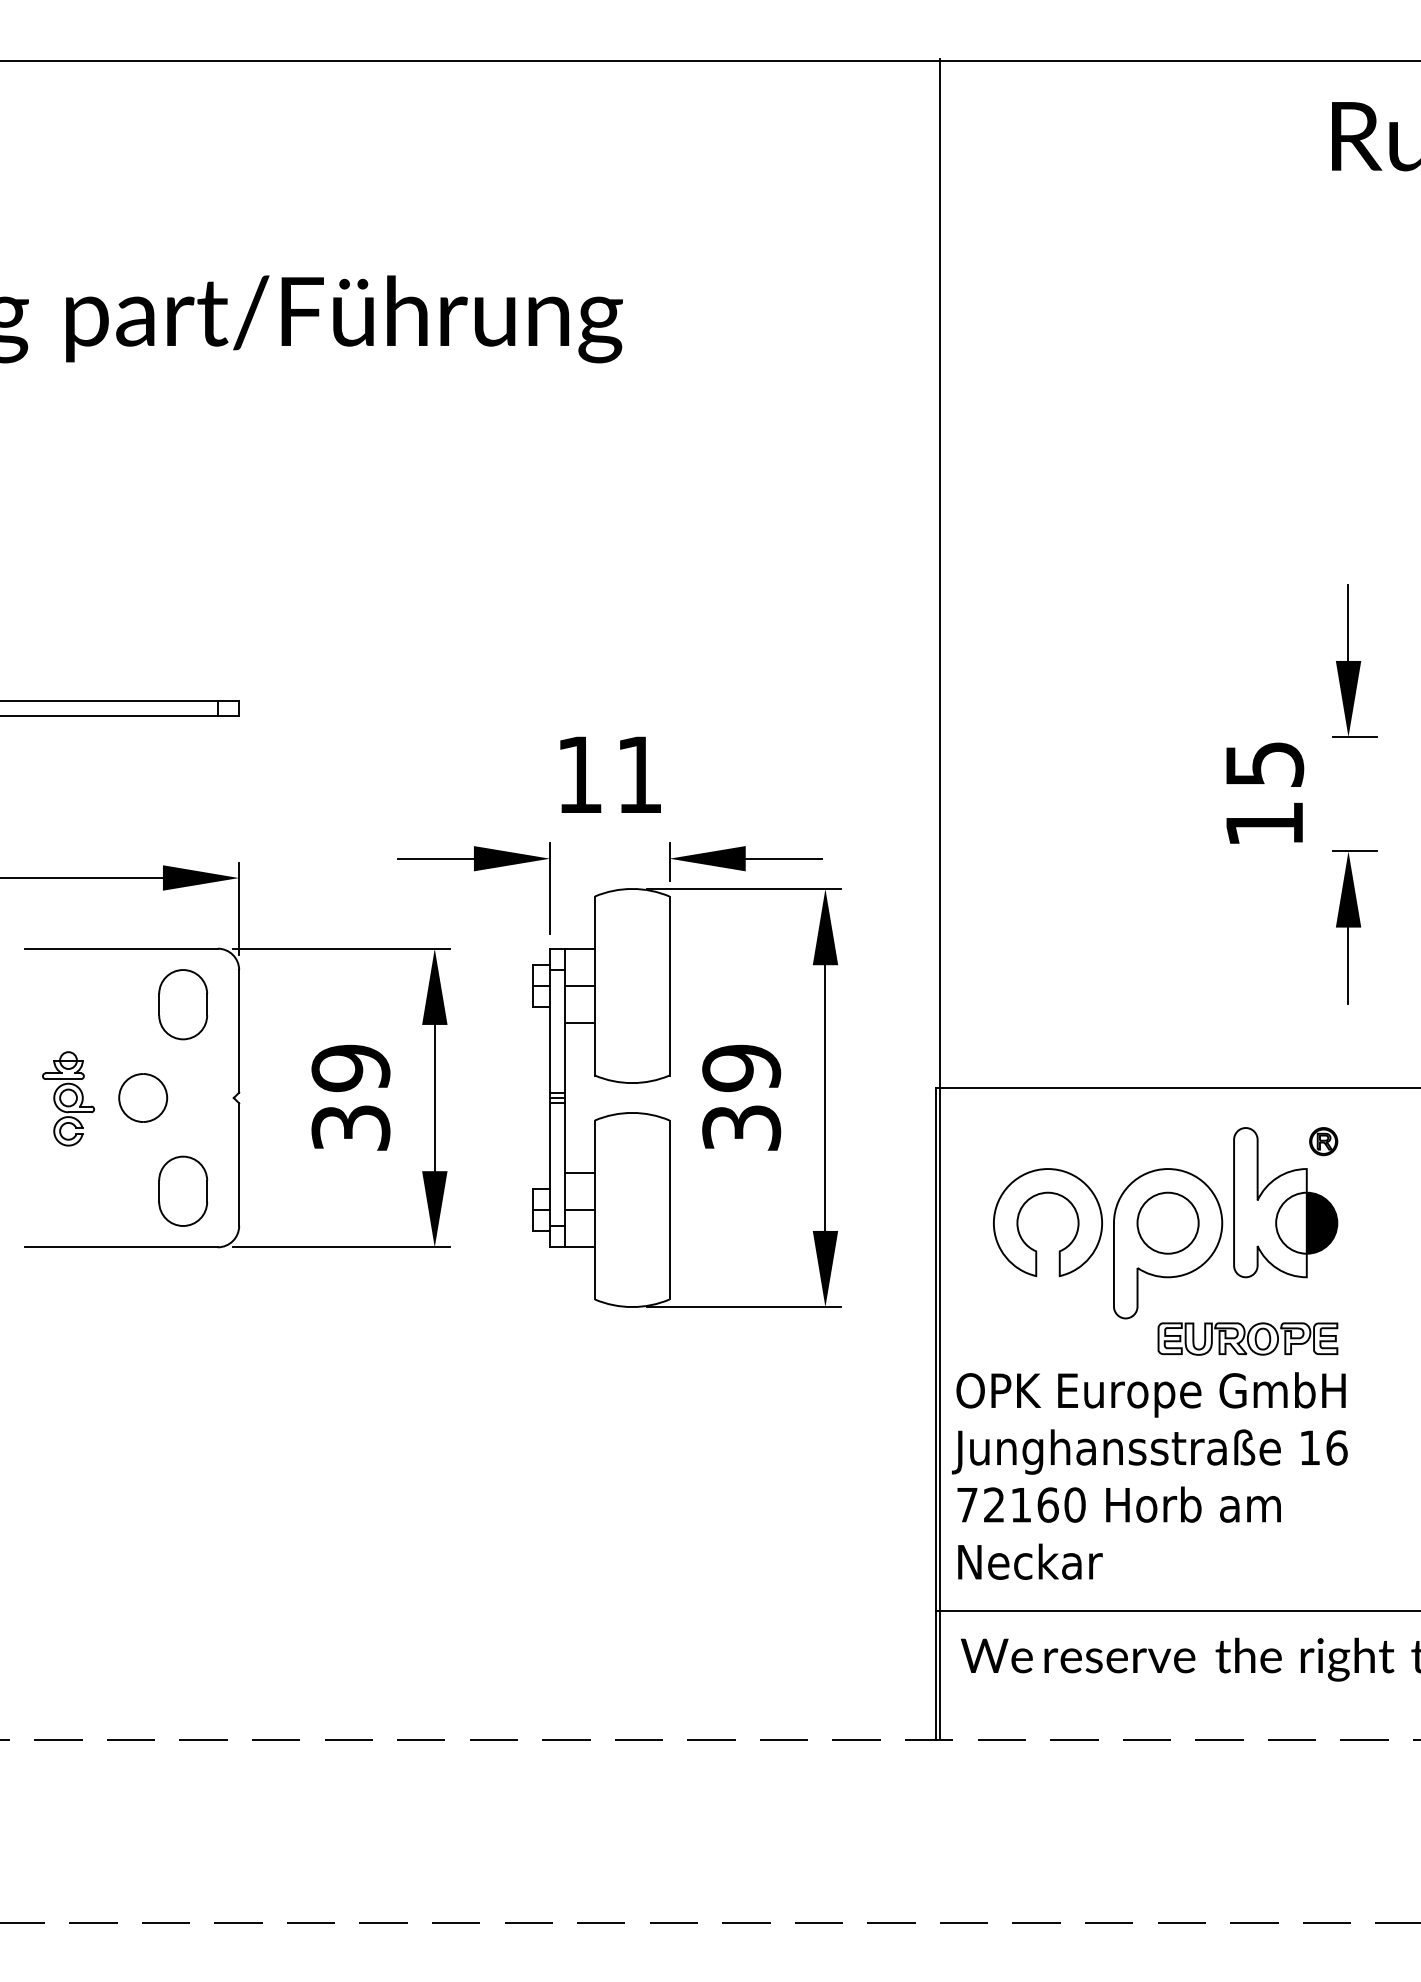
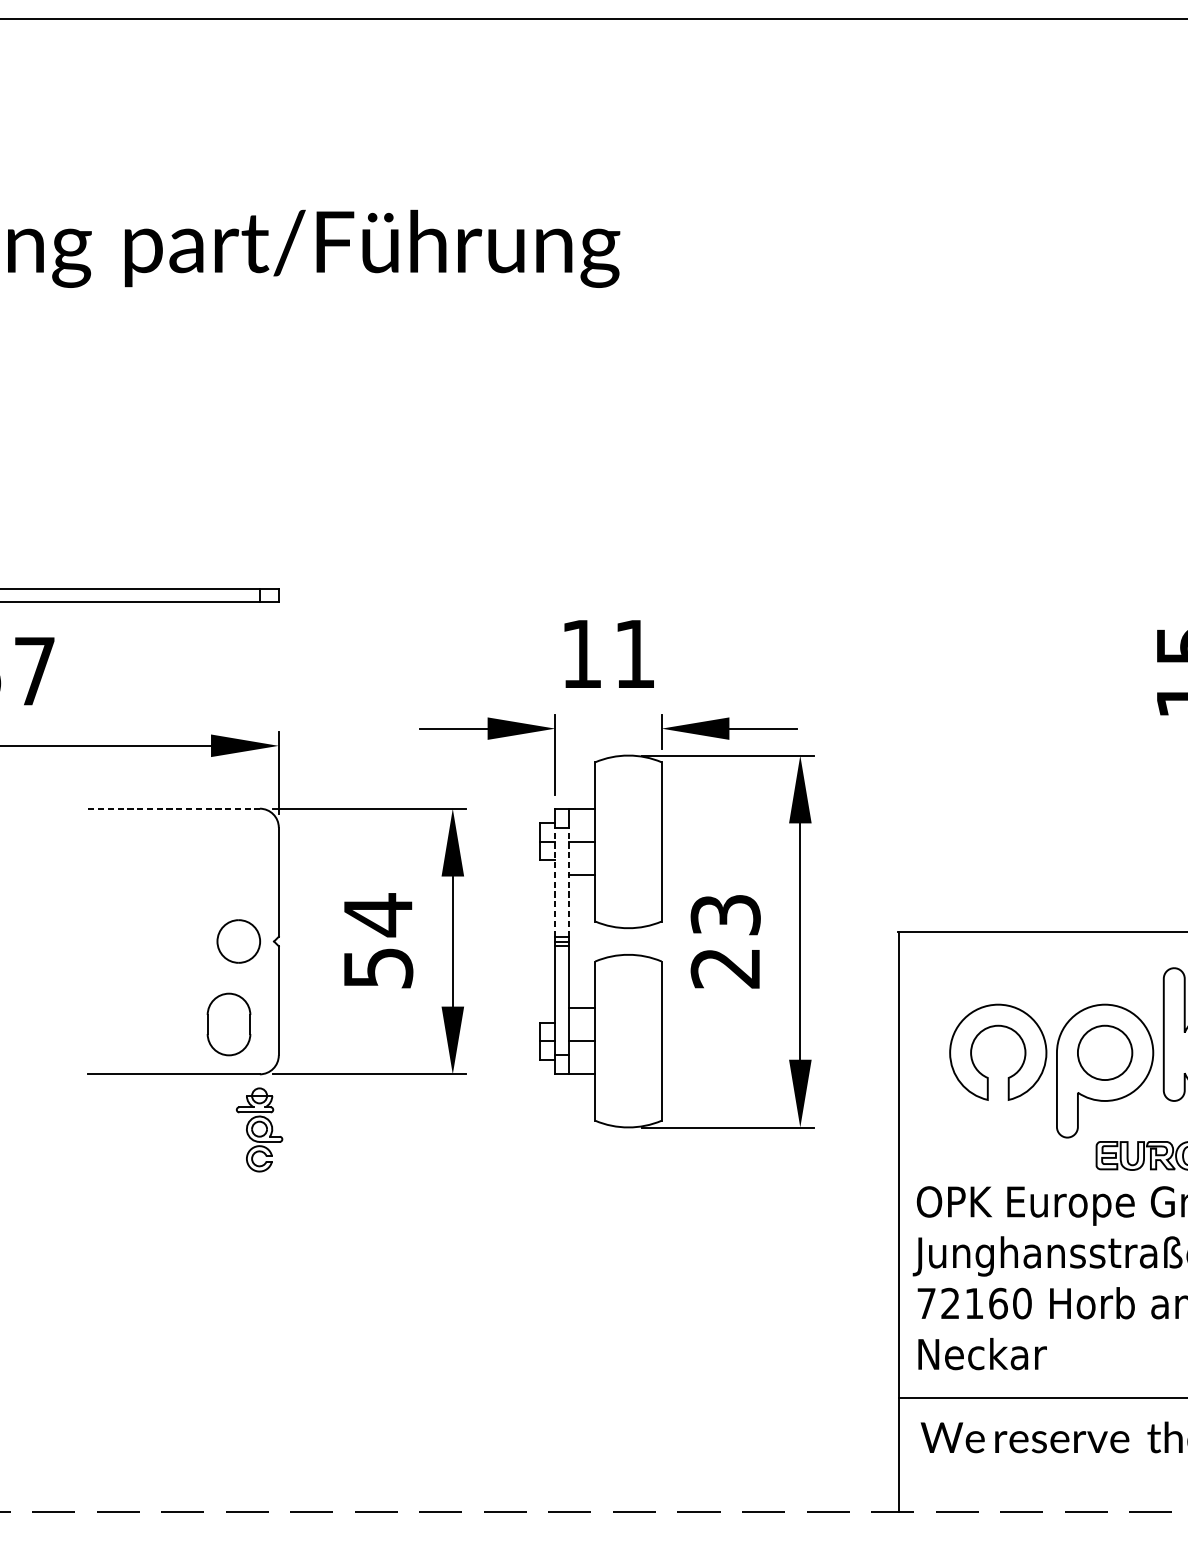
line: (939, 898) -> (901, 764), removed
line: (121, 948) -> (174, 808), solid -> dashed
part: (183, 1004) -> (229, 858), removed
line: (550, 1030) -> (555, 881), solid -> dashed
line: (565, 1030) -> (569, 881), solid -> dashed
text: (350, 1096) -> (377, 940), 39 -> 54
part: (143, 1097) -> (239, 941), moved
text: (741, 1097) -> (725, 941), 39 -> 23
part: (68, 1098) -> (259, 1129), moved

